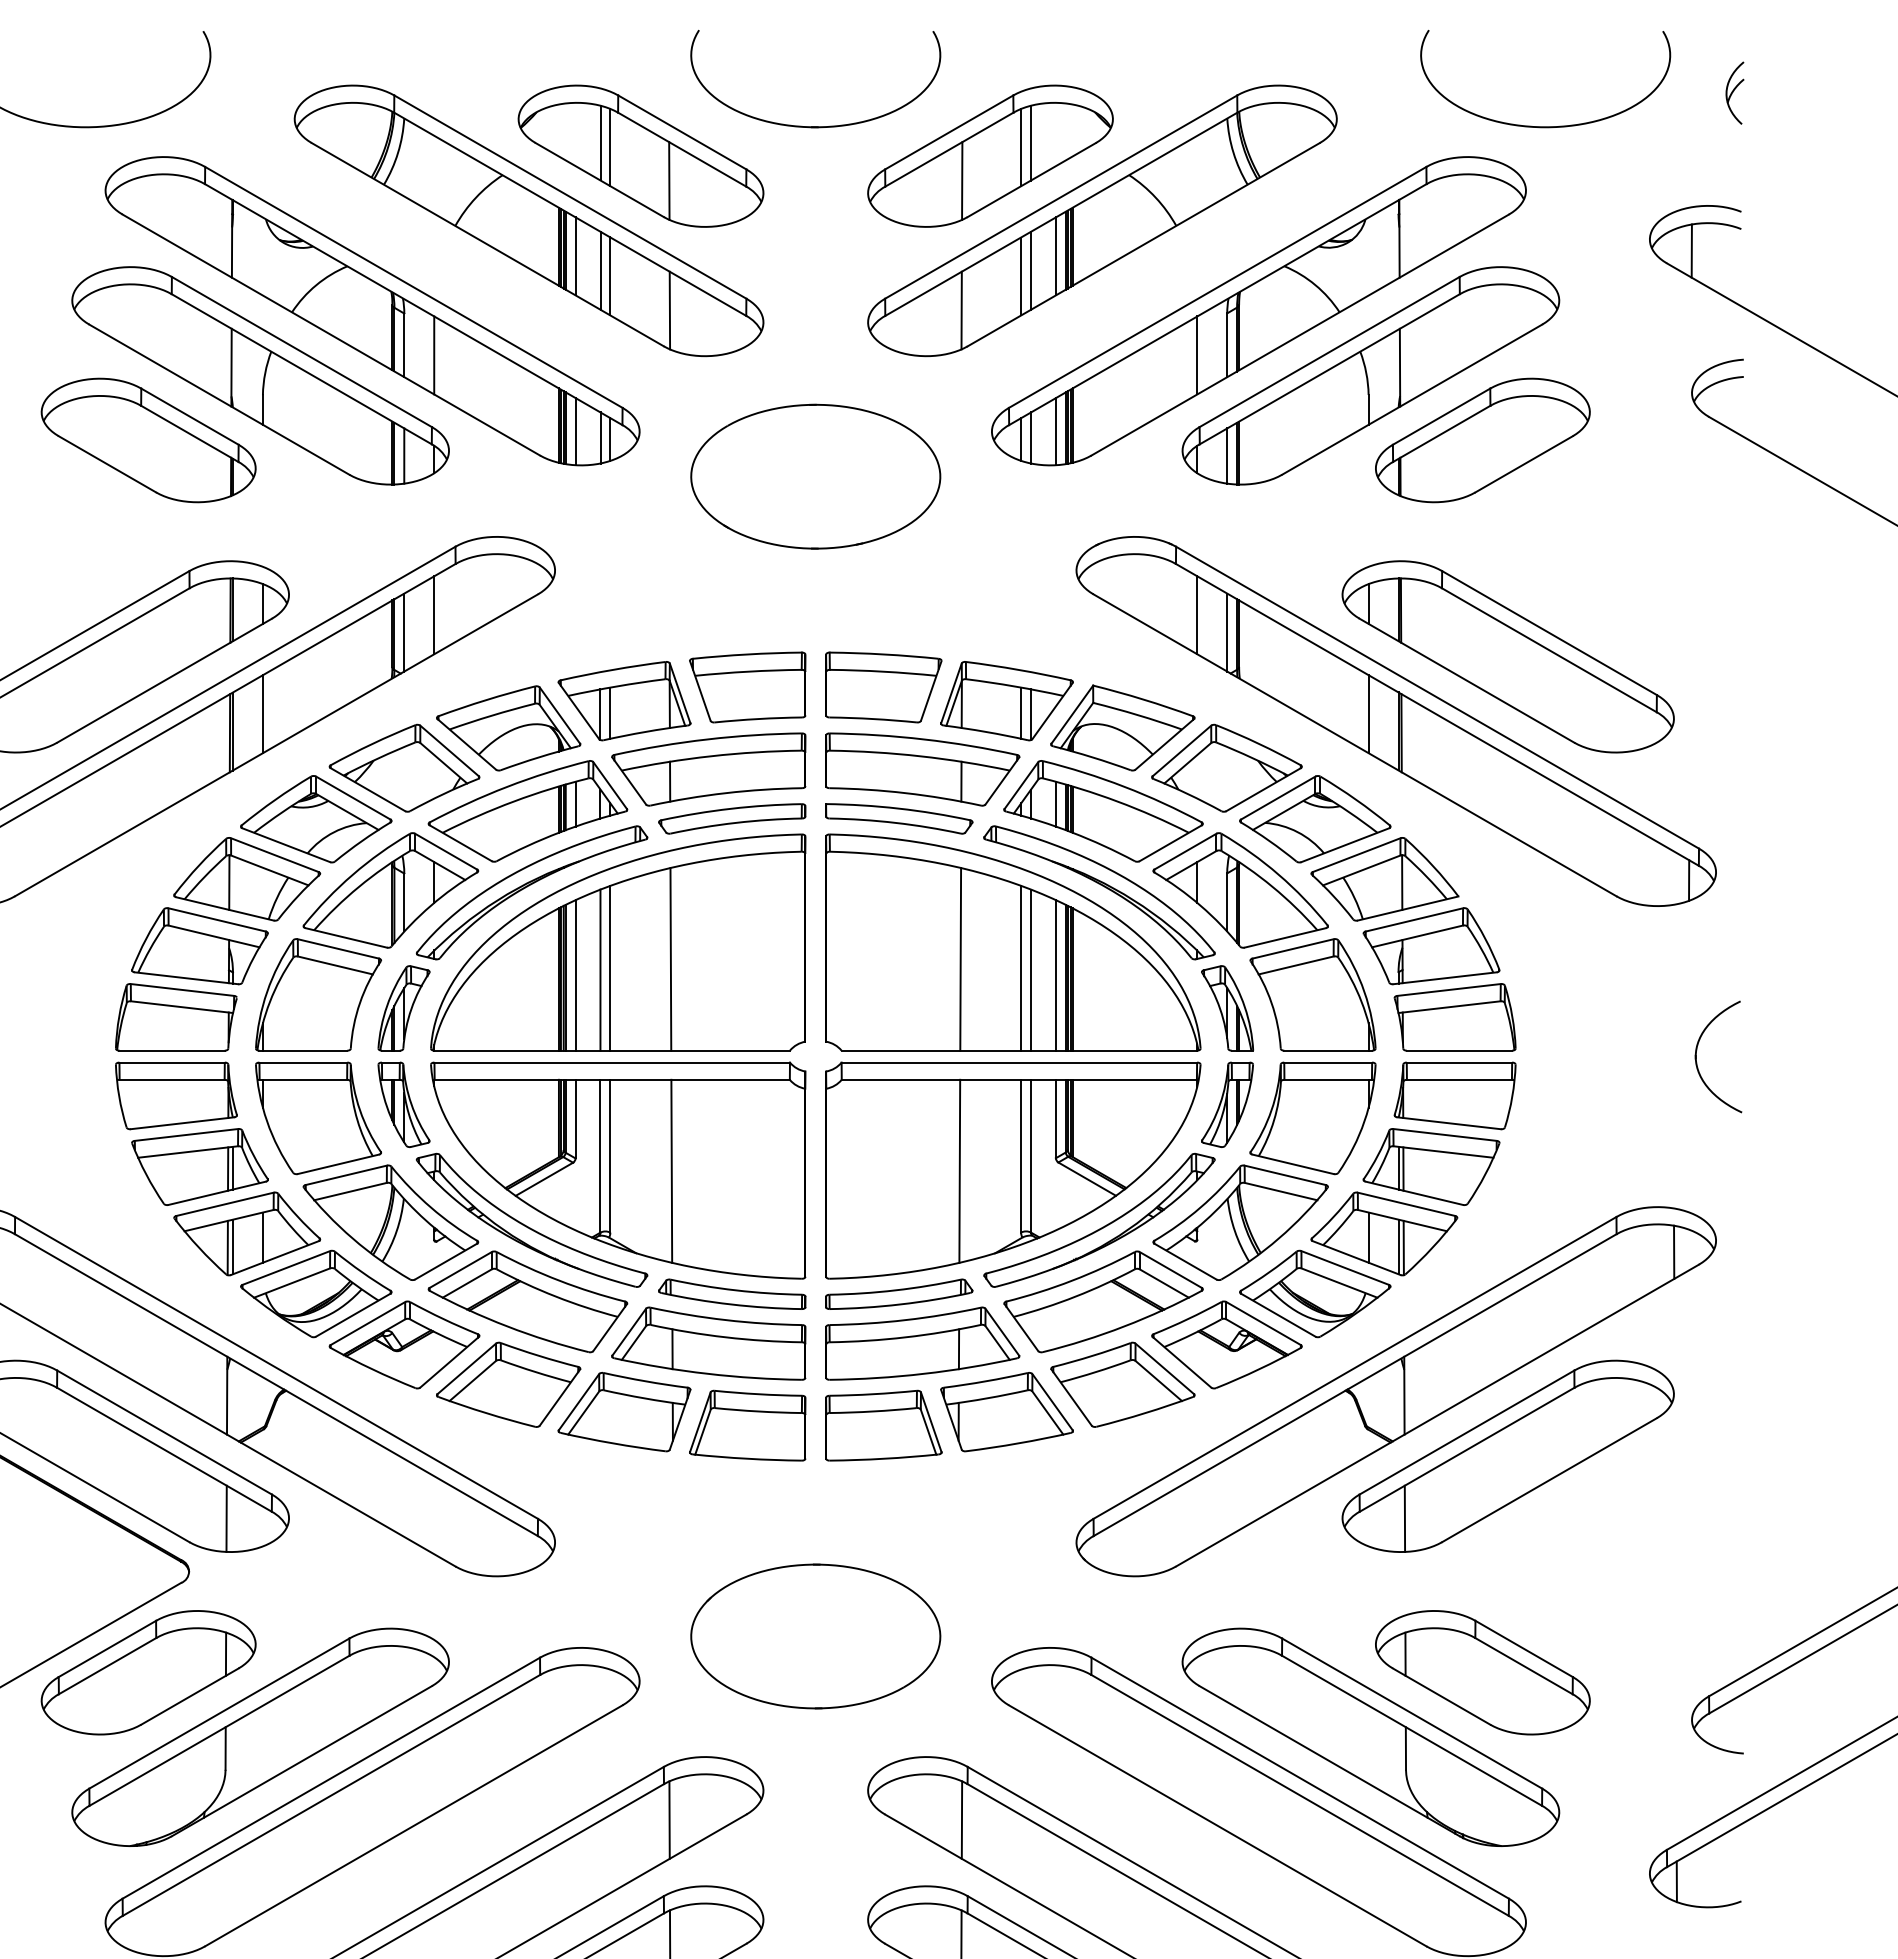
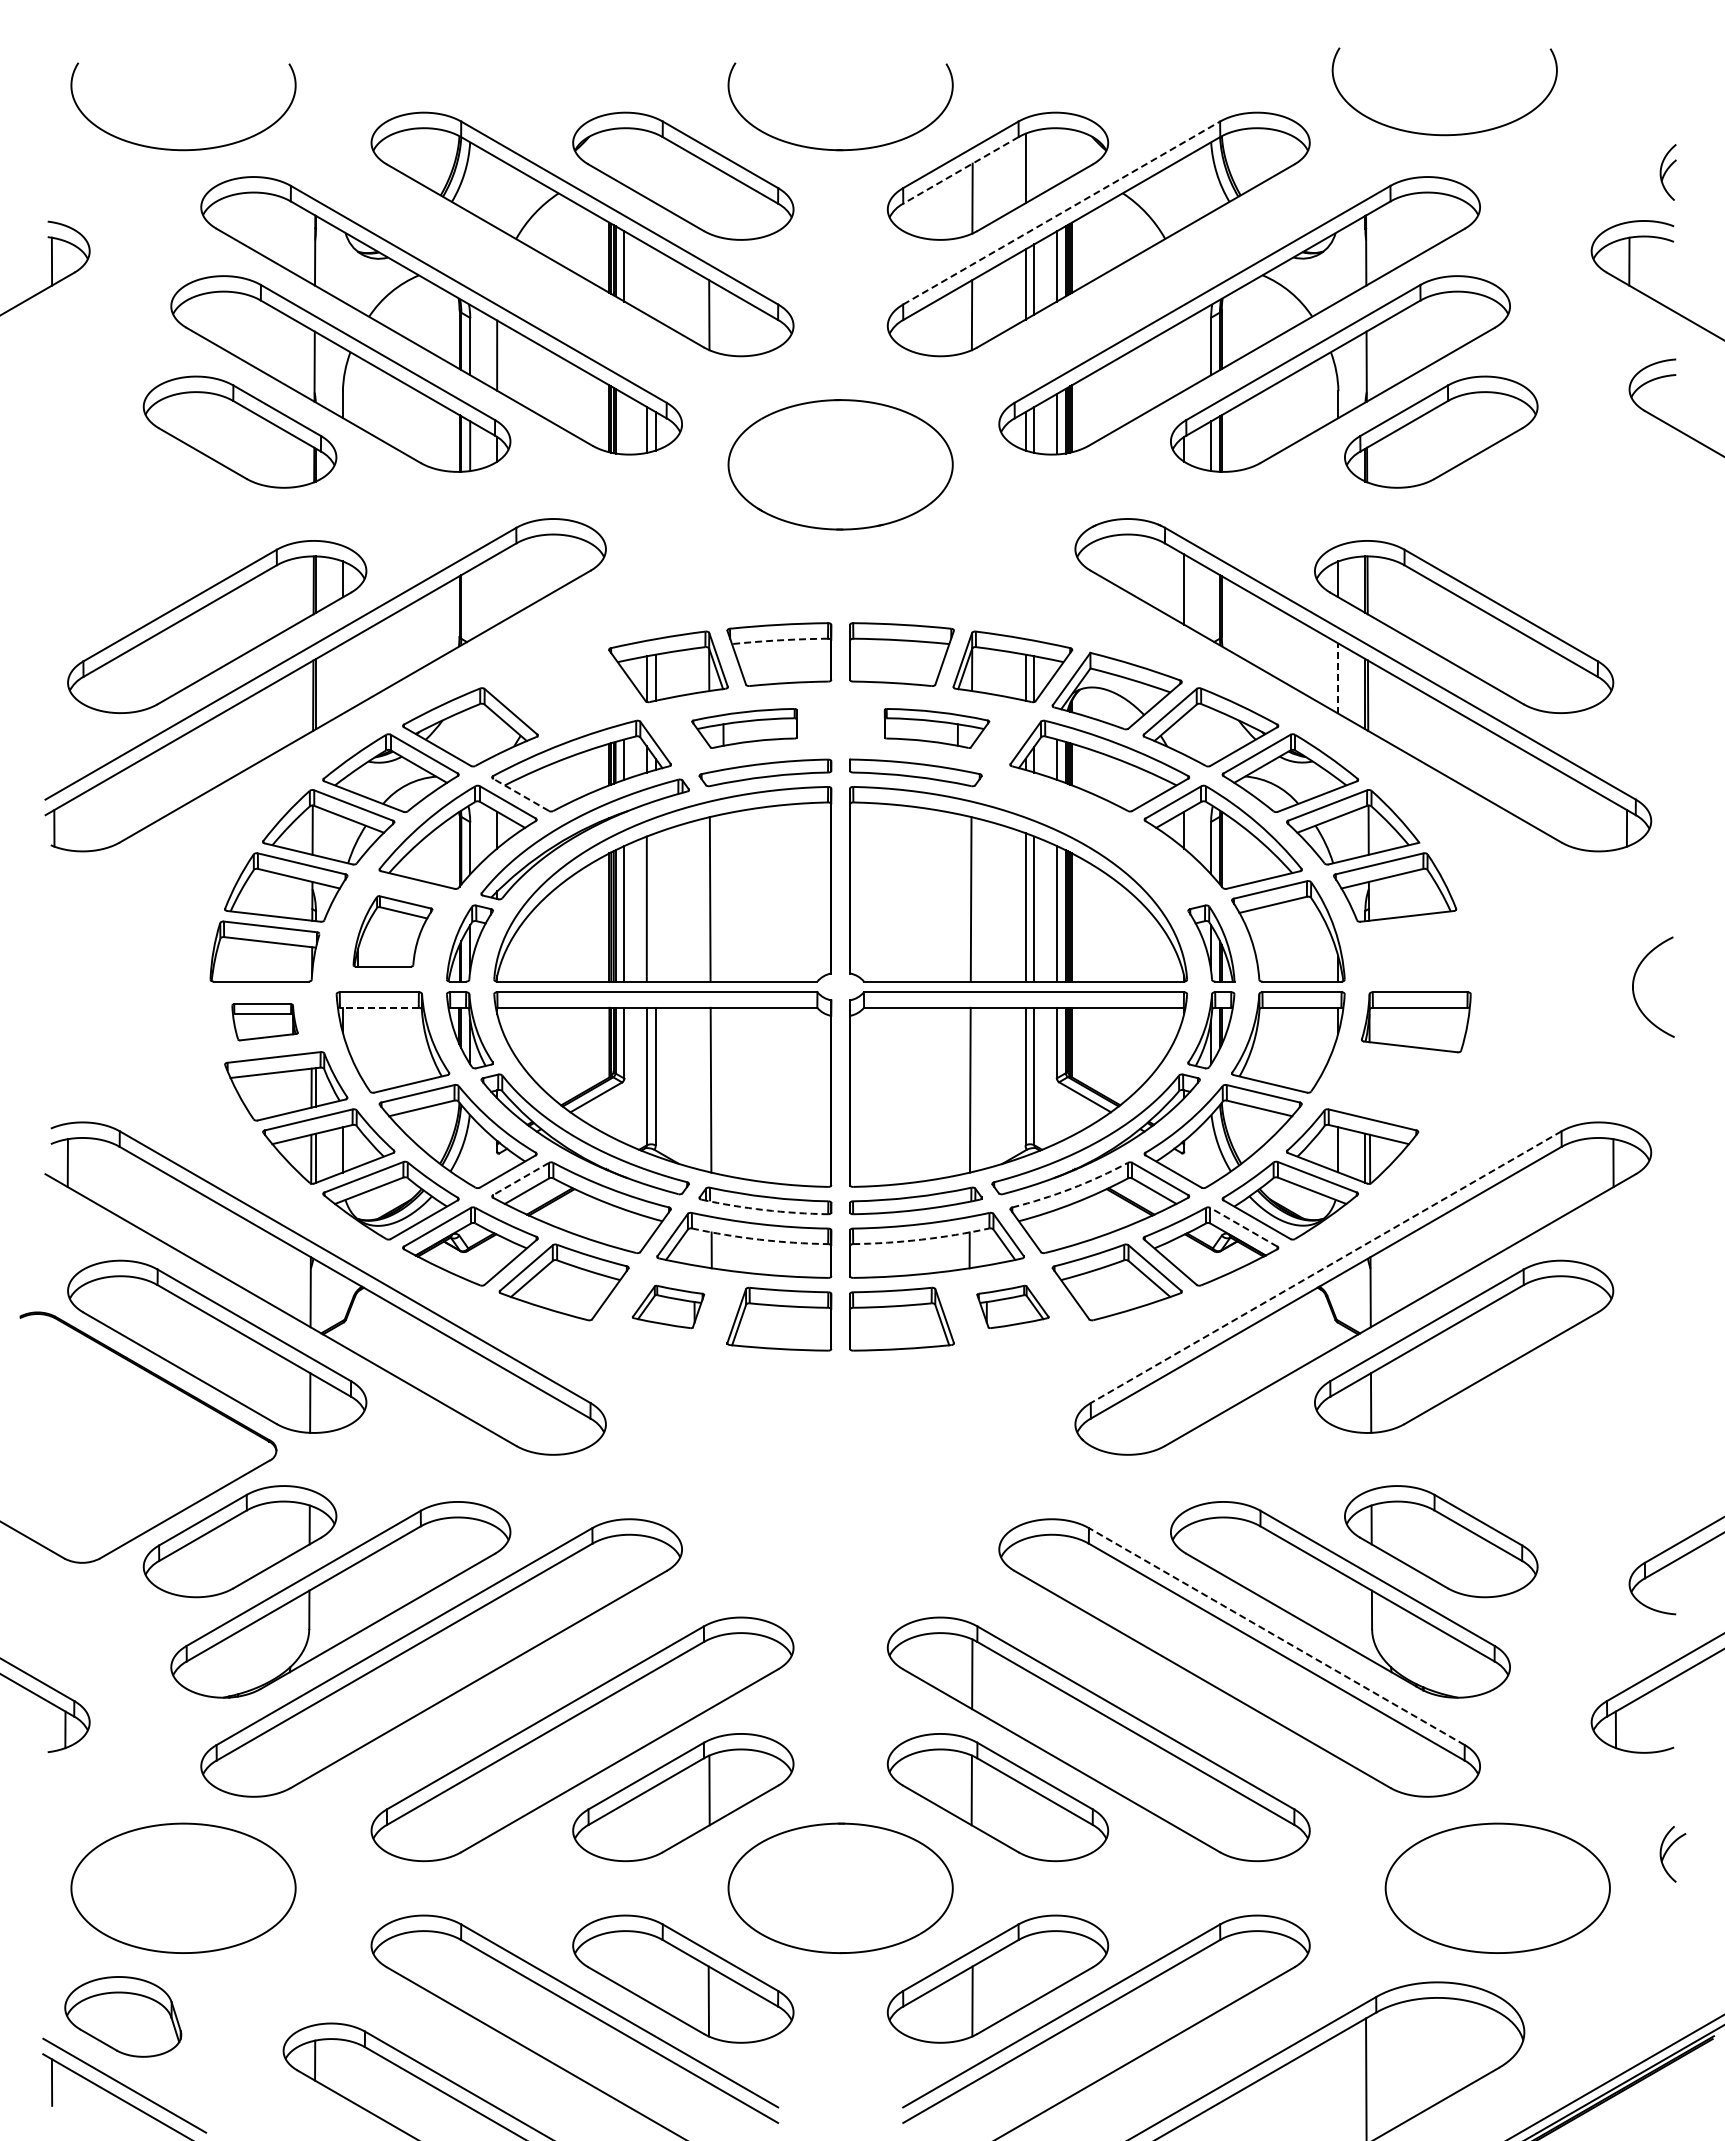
part: (1734, 93) -> (1667, 172), moved
curve: (1545, 126) -> (1444, 134), moved
line: (600, 143) -> (646, 164), removed
line: (1031, 143) -> (1034, 164), removed
line: (610, 147) -> (655, 168), removed
line: (948, 149) -> (960, 170), solid -> dashed
line: (668, 180) -> (708, 198), removed
line: (1062, 196) -> (1062, 212), solid -> dashed
line: (600, 270) -> (646, 279), removed
line: (610, 276) -> (655, 284), removed
line: (1197, 355) -> (1184, 355), removed
line: (575, 431) -> (624, 424), removed
line: (434, 615) -> (497, 589), removed
line: (404, 632) -> (470, 605), removed
line: (1227, 632) -> (1211, 605), removed
arc: (747, 671) -> (779, 640), solid -> dashed
line: (262, 714) -> (342, 678), removed
line: (1368, 714) -> (1338, 678), solid -> dashed
part: (507, 728) -> (563, 691), removed
part: (708, 769) -> (744, 728), size x0.6
part: (922, 769) -> (936, 728), size x0.6
line: (460, 842) -> (520, 794), solid -> dashed
part: (1103, 887) -> (1099, 834), removed
line: (610, 968) -> (655, 907), removed
part: (317, 995) -> (392, 931), size x0.7
part: (1455, 1017) -> (1416, 951), removed
line: (302, 1079) -> (378, 1007), solid -> dashed
part: (175, 1096) -> (264, 1022), size x0.6
part: (1432, 1167) -> (1395, 1086), removed
line: (460, 1270) -> (520, 1179), solid -> dashed
arc: (1072, 1280) -> (1071, 1188), solid -> dashed
arc: (731, 1304) -> (764, 1210), solid -> dashed
line: (1263, 1323) -> (1243, 1227), solid -> dashed
arc: (725, 1337) -> (759, 1239), solid -> dashed
arc: (905, 1337) -> (921, 1239), solid -> dashed
line: (1355, 1368) -> (1326, 1267), solid -> dashed
part: (624, 1411) -> (668, 1306), size x0.6
part: (1006, 1411) -> (1012, 1306), size x0.6
part: (815, 1635) -> (840, 1508), removed
line: (1299, 1778) -> (1276, 1636), solid -> dashed
line: (668, 1820) -> (708, 1674), removed

